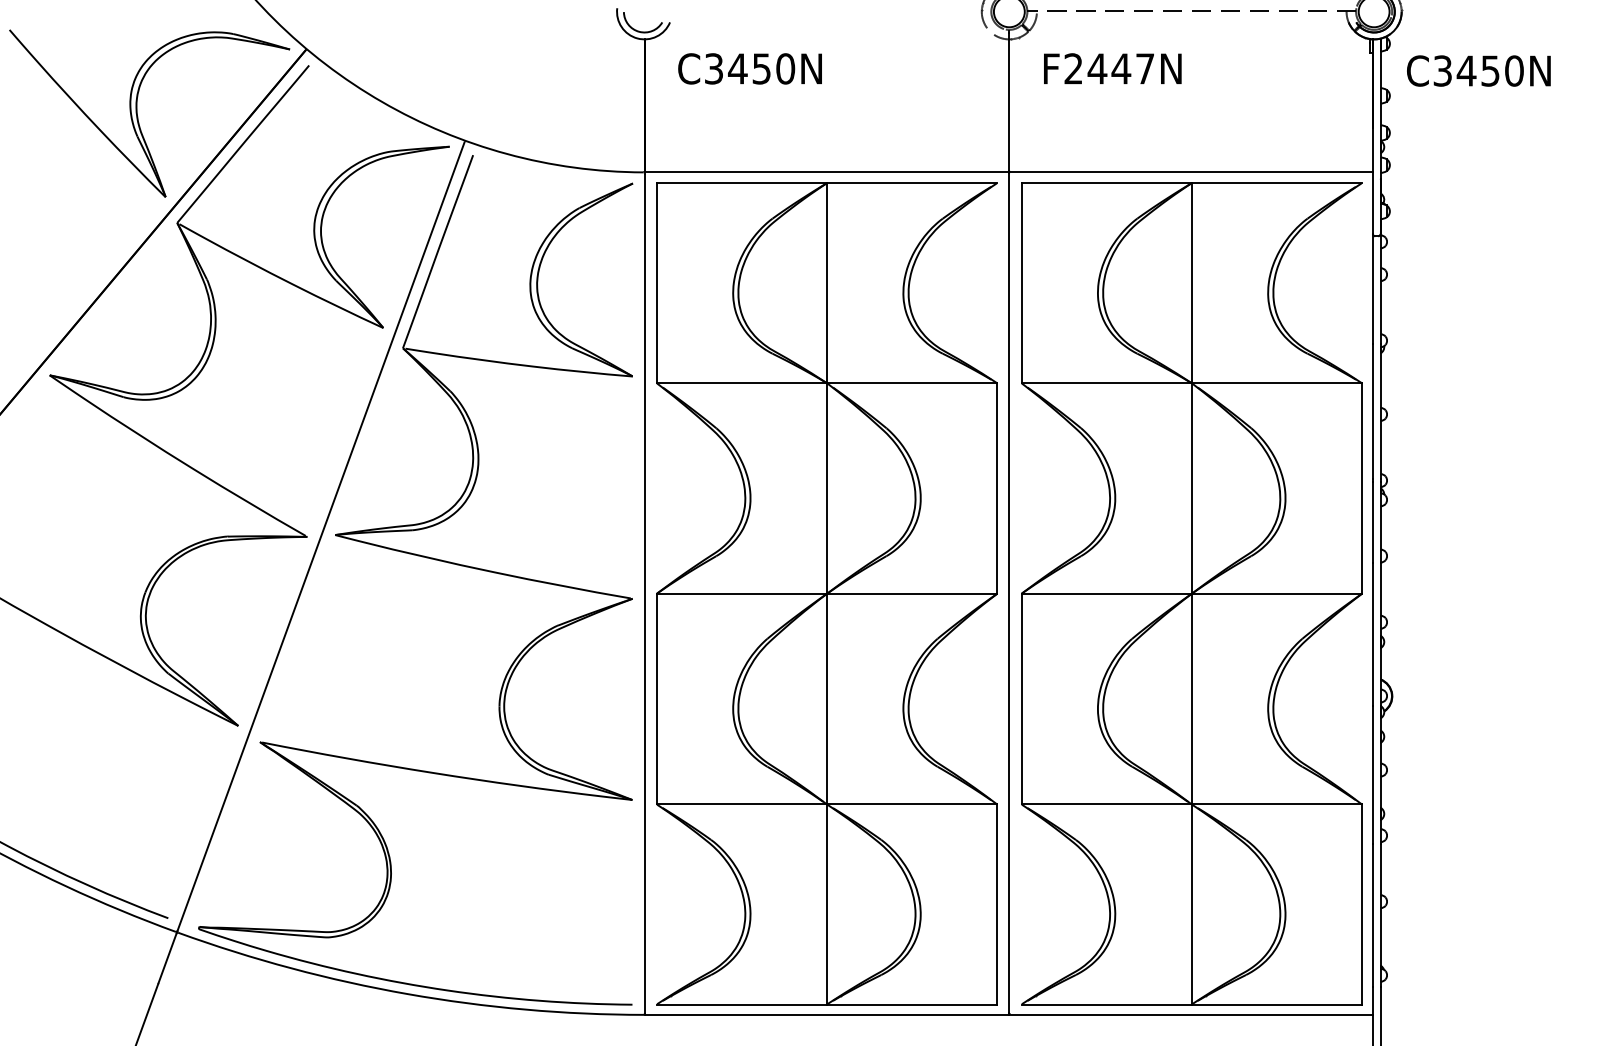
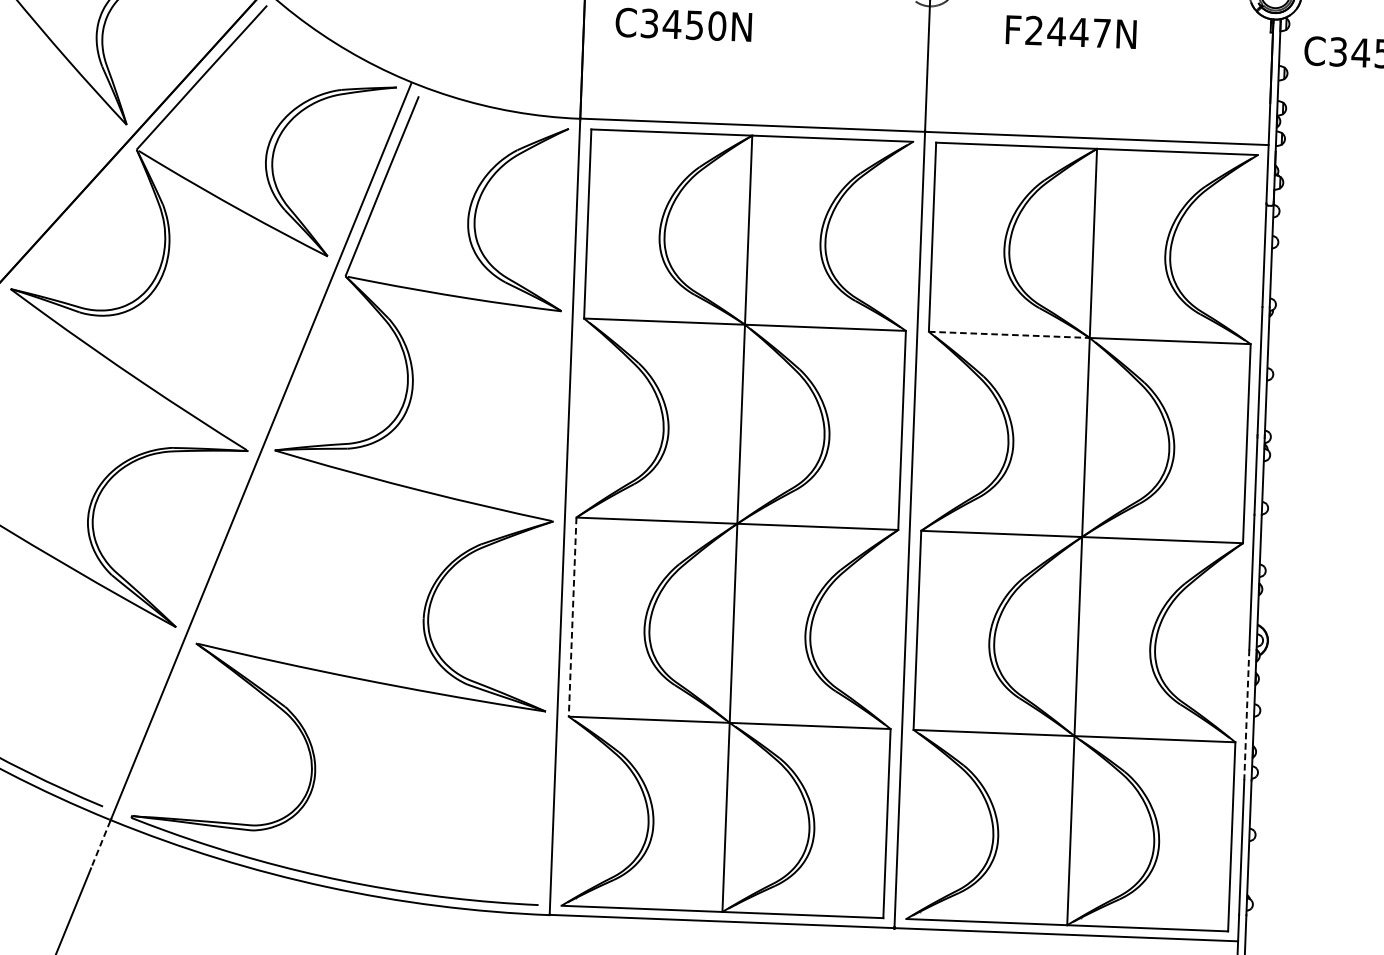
text: (1112, 68) -> (1071, 31), moved
line: (1107, 383) -> (1010, 335), solid -> dashed
line: (656, 699) -> (572, 617), solid -> dashed
line: (1372, 775) -> (1246, 715), solid -> dashed
line: (167, 958) -> (100, 844), solid -> dashed

